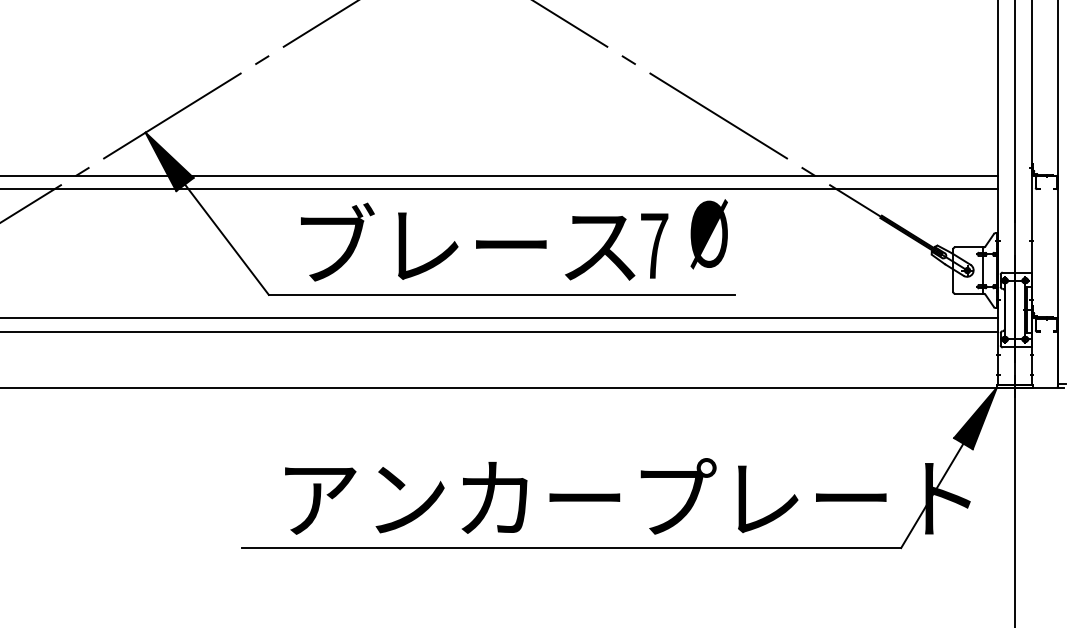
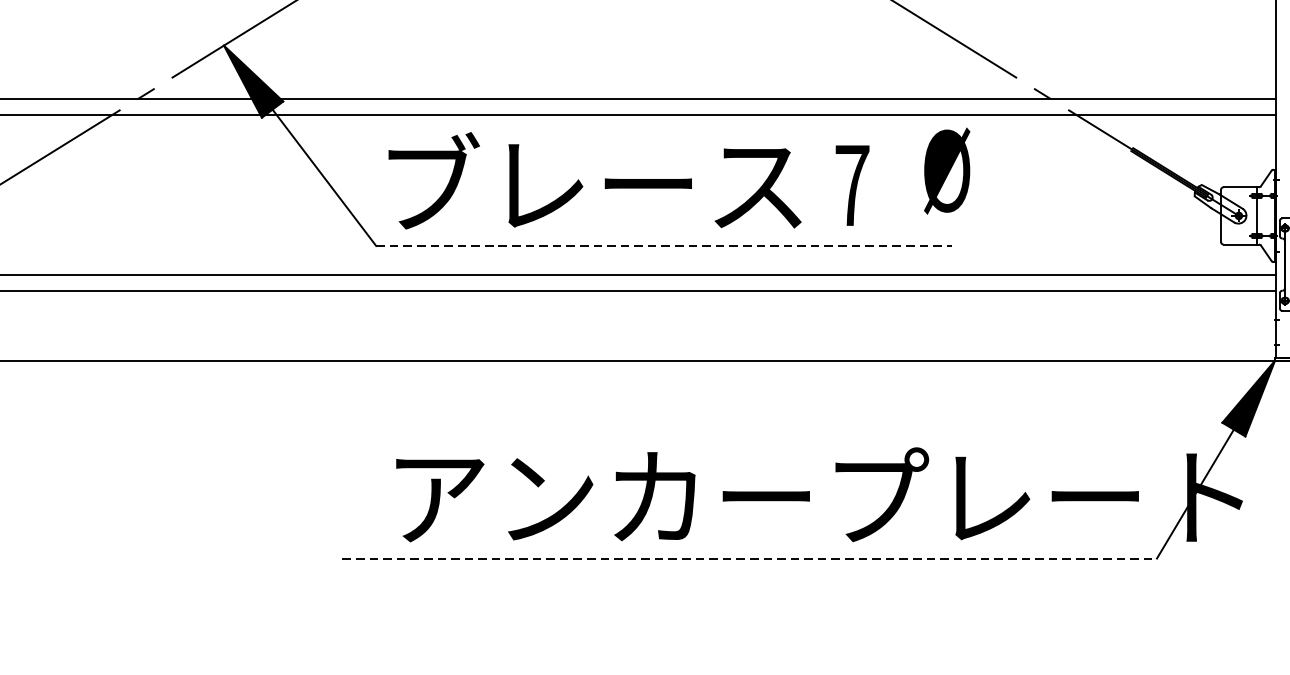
text: (708, 234) -> (946, 171), moved
text: (468, 241) -> (595, 180), moved
line: (502, 294) -> (664, 245), solid -> dashed
line: (571, 548) -> (749, 559), solid -> dashed

